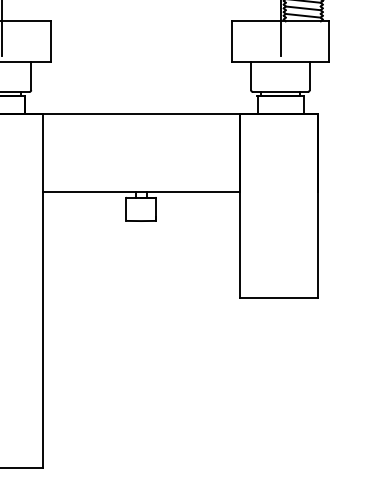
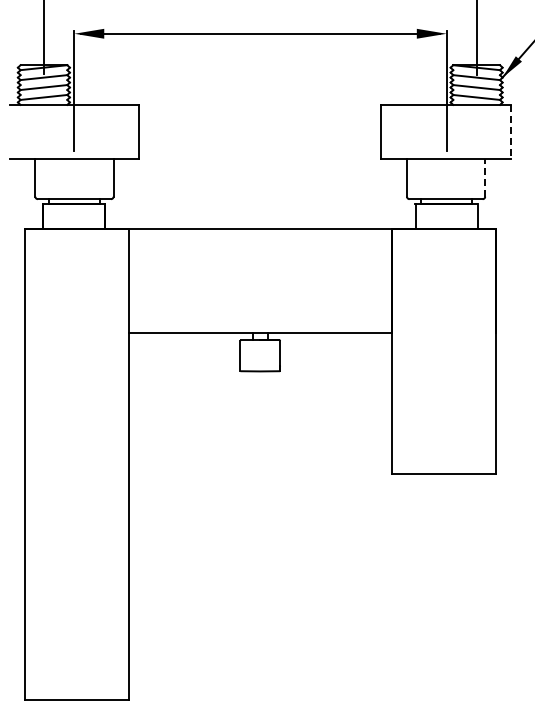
line: (329, 42) -> (511, 132), solid -> dashed
line: (309, 76) -> (485, 178), solid -> dashed

